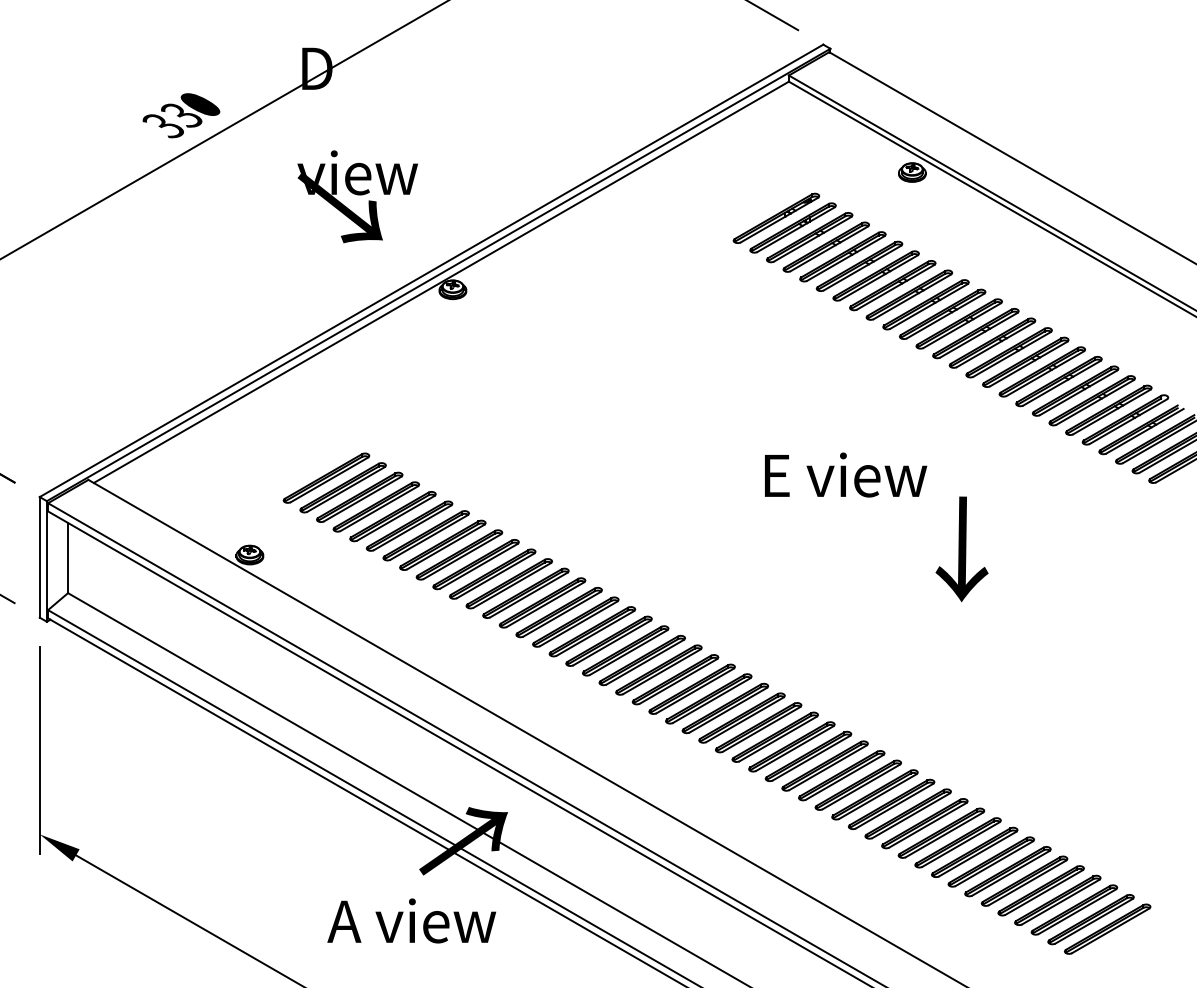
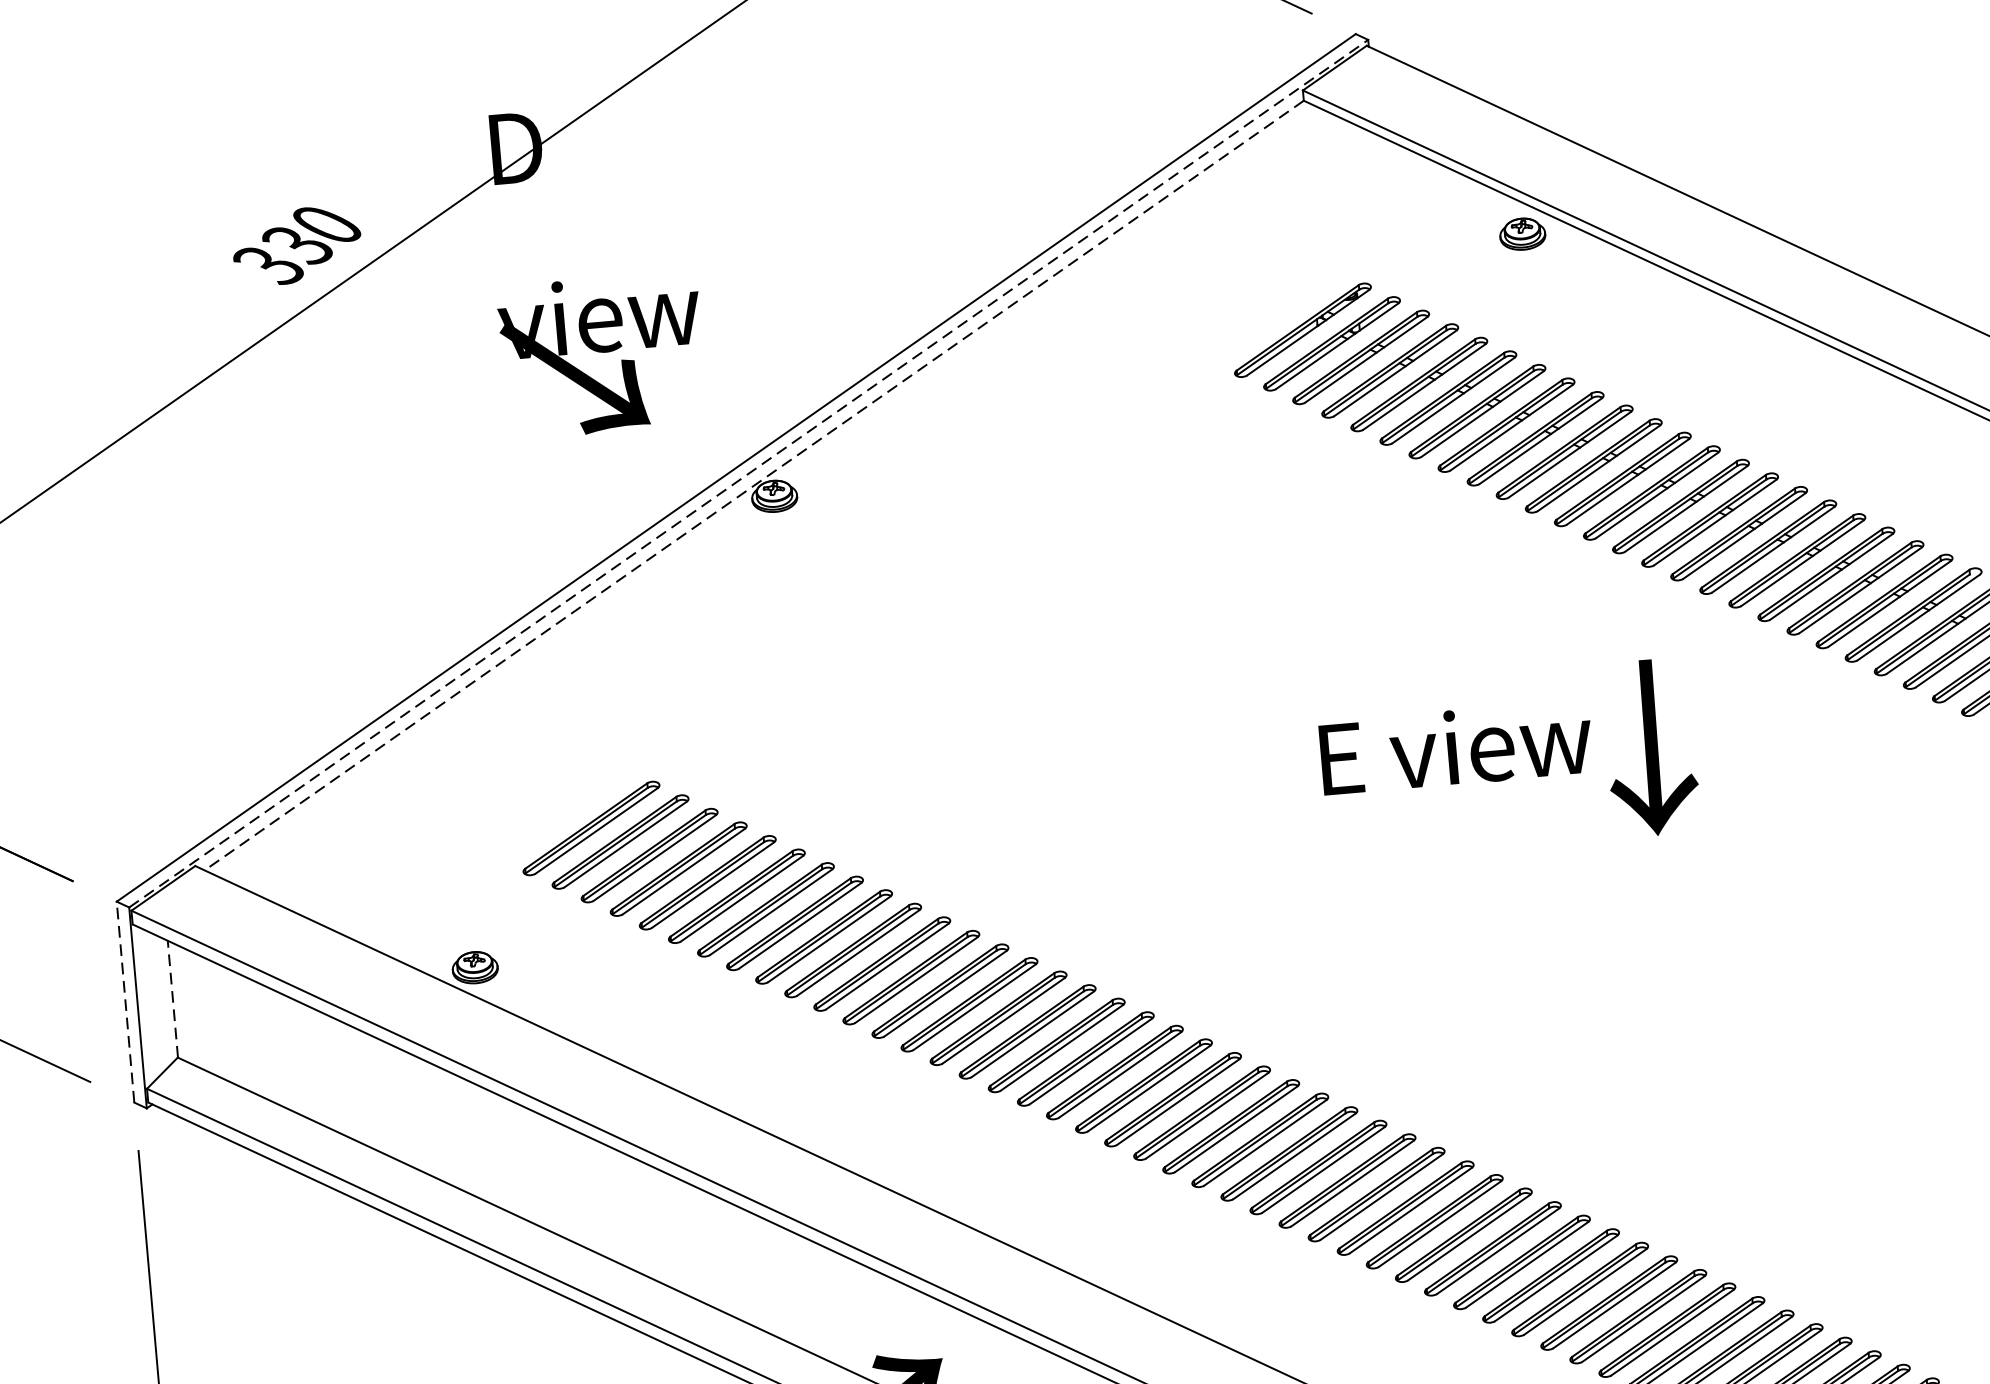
line: (439, 274) -> (750, 472), solid -> dashed
line: (440, 282) -> (752, 485), solid -> dashed
text: (961, 549) -> (1650, 748), moved
line: (39, 556) -> (124, 1000), solid -> dashed
line: (68, 557) -> (173, 998), solid -> dashed

